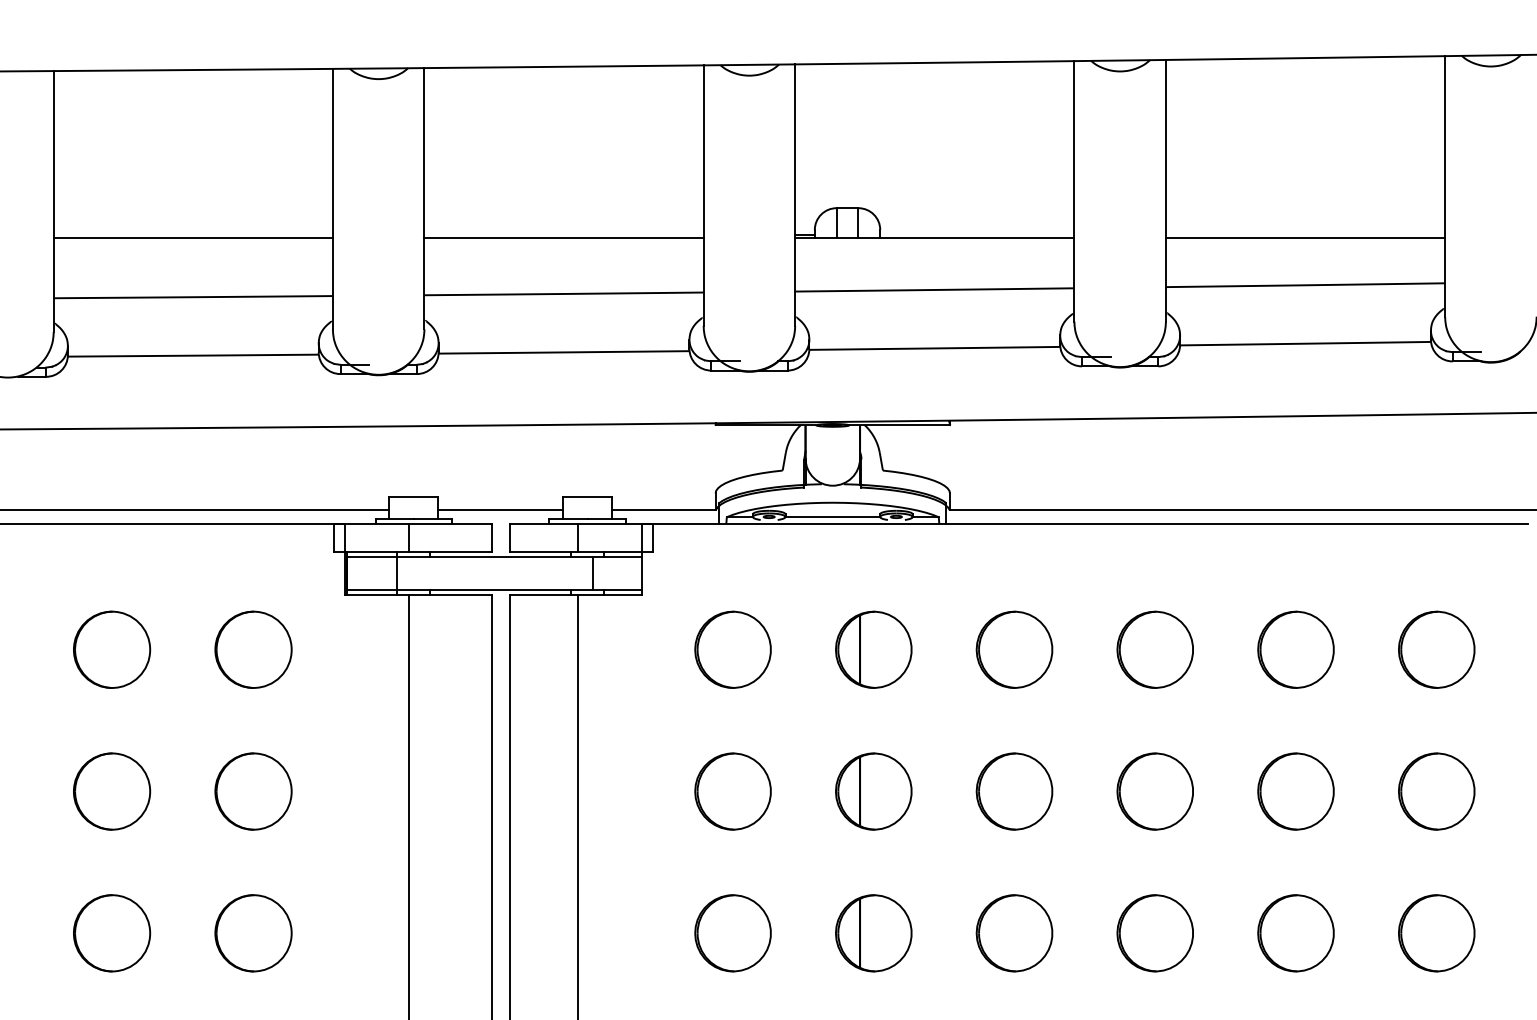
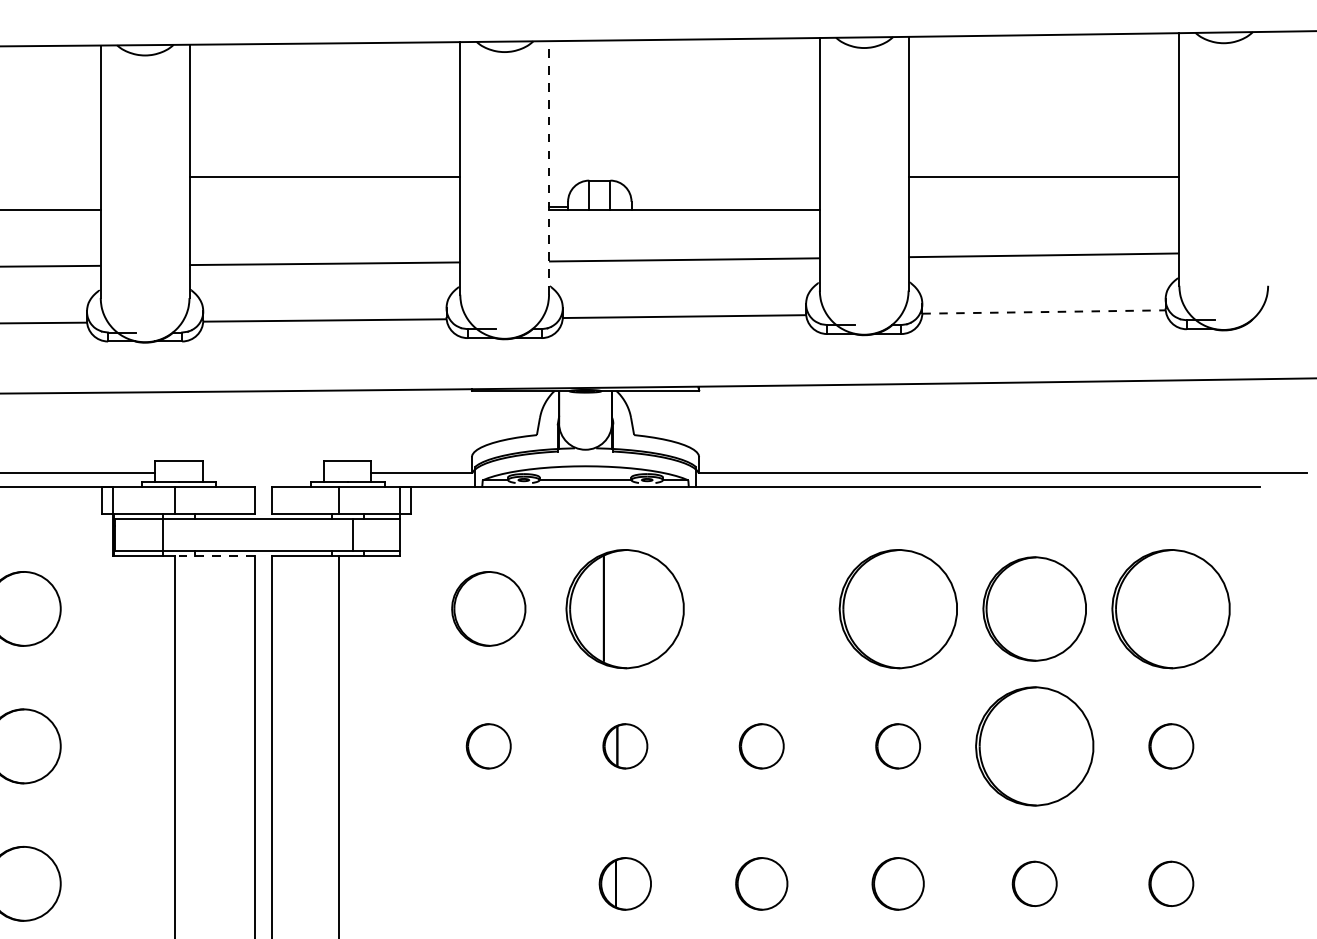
line: (795, 195) -> (549, 168), solid -> dashed
line: (563, 238) -> (324, 177), moved
line: (1305, 238) -> (1043, 177), moved
line: (1305, 343) -> (1043, 311), solid -> dashed
line: (500, 510) -> (263, 473), removed
line: (449, 595) -> (213, 556), solid -> dashed
part: (873, 649) -> (625, 608), size x1.6
part: (1014, 649) -> (761, 608), removed
part: (1154, 649) -> (897, 608), size x1.6
part: (1295, 649) -> (1034, 608), size x1.4
part: (1436, 649) -> (1171, 608), size x1.6
part: (732, 791) -> (488, 746), size x0.6
part: (873, 791) -> (625, 746), size x0.6
part: (1014, 791) -> (761, 746), size x0.6
part: (1154, 791) -> (897, 746), size x0.6
part: (1295, 791) -> (1034, 746), size x1.6
part: (1436, 791) -> (1171, 746), size x0.6
part: (732, 933) -> (488, 884), removed
part: (873, 933) -> (625, 884), size x0.7
part: (1014, 933) -> (761, 884), size x0.7
part: (1154, 933) -> (897, 884), size x0.7
part: (1295, 933) -> (1034, 884), size x0.6
part: (1436, 933) -> (1171, 884), size x0.6

